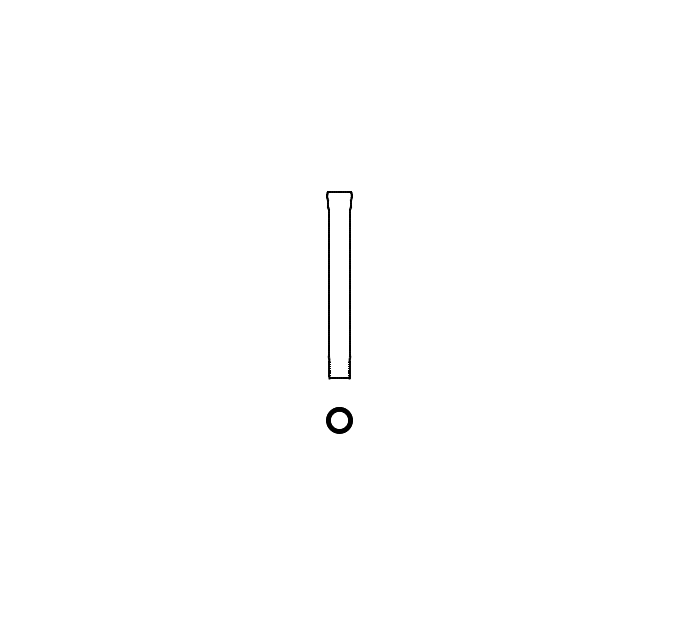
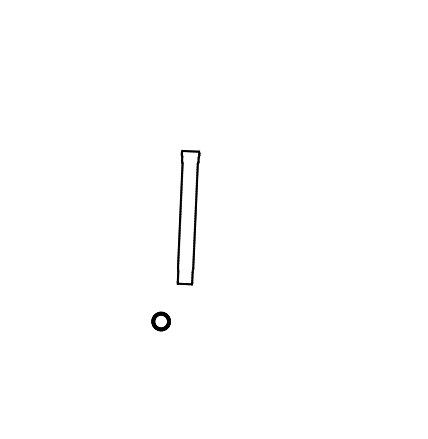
part: (339, 420) -> (161, 321), moved

